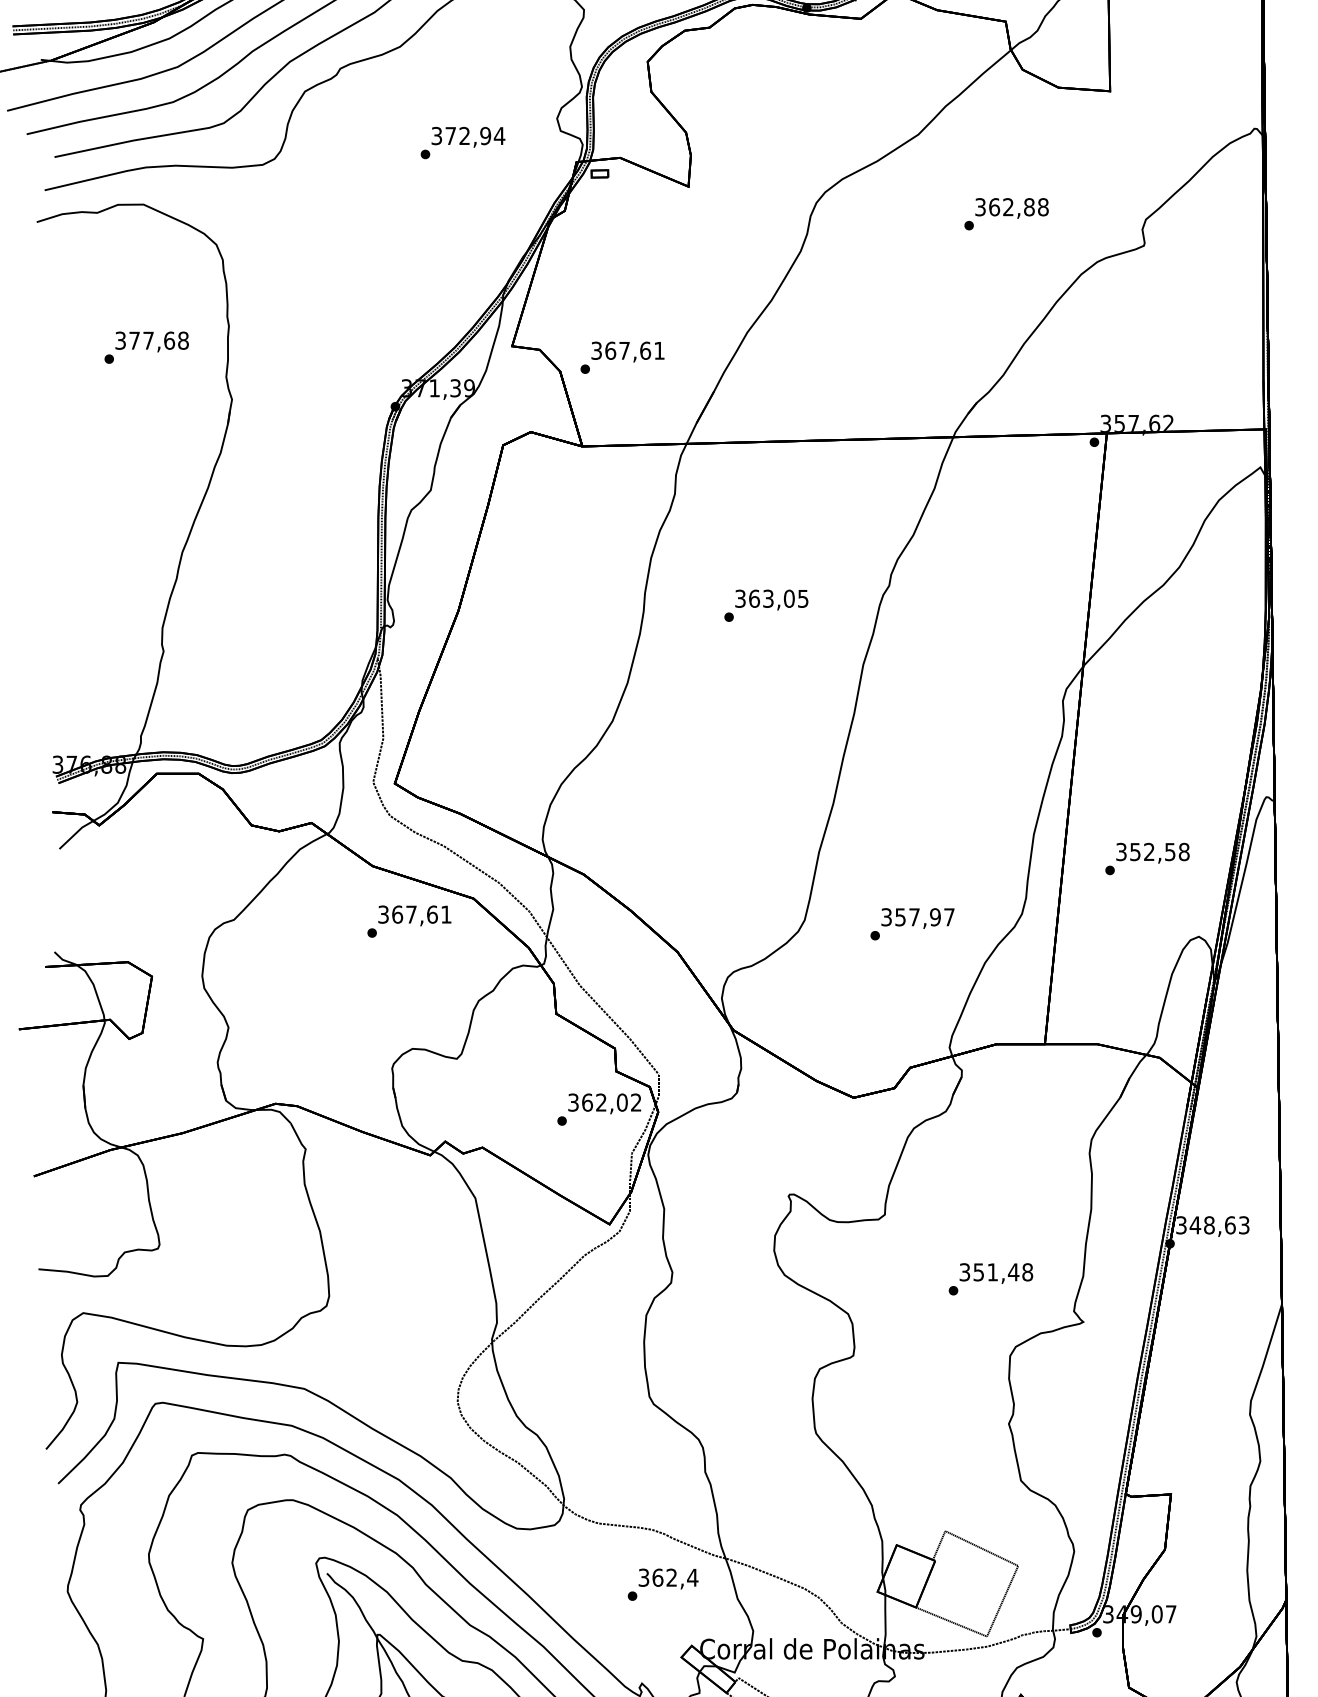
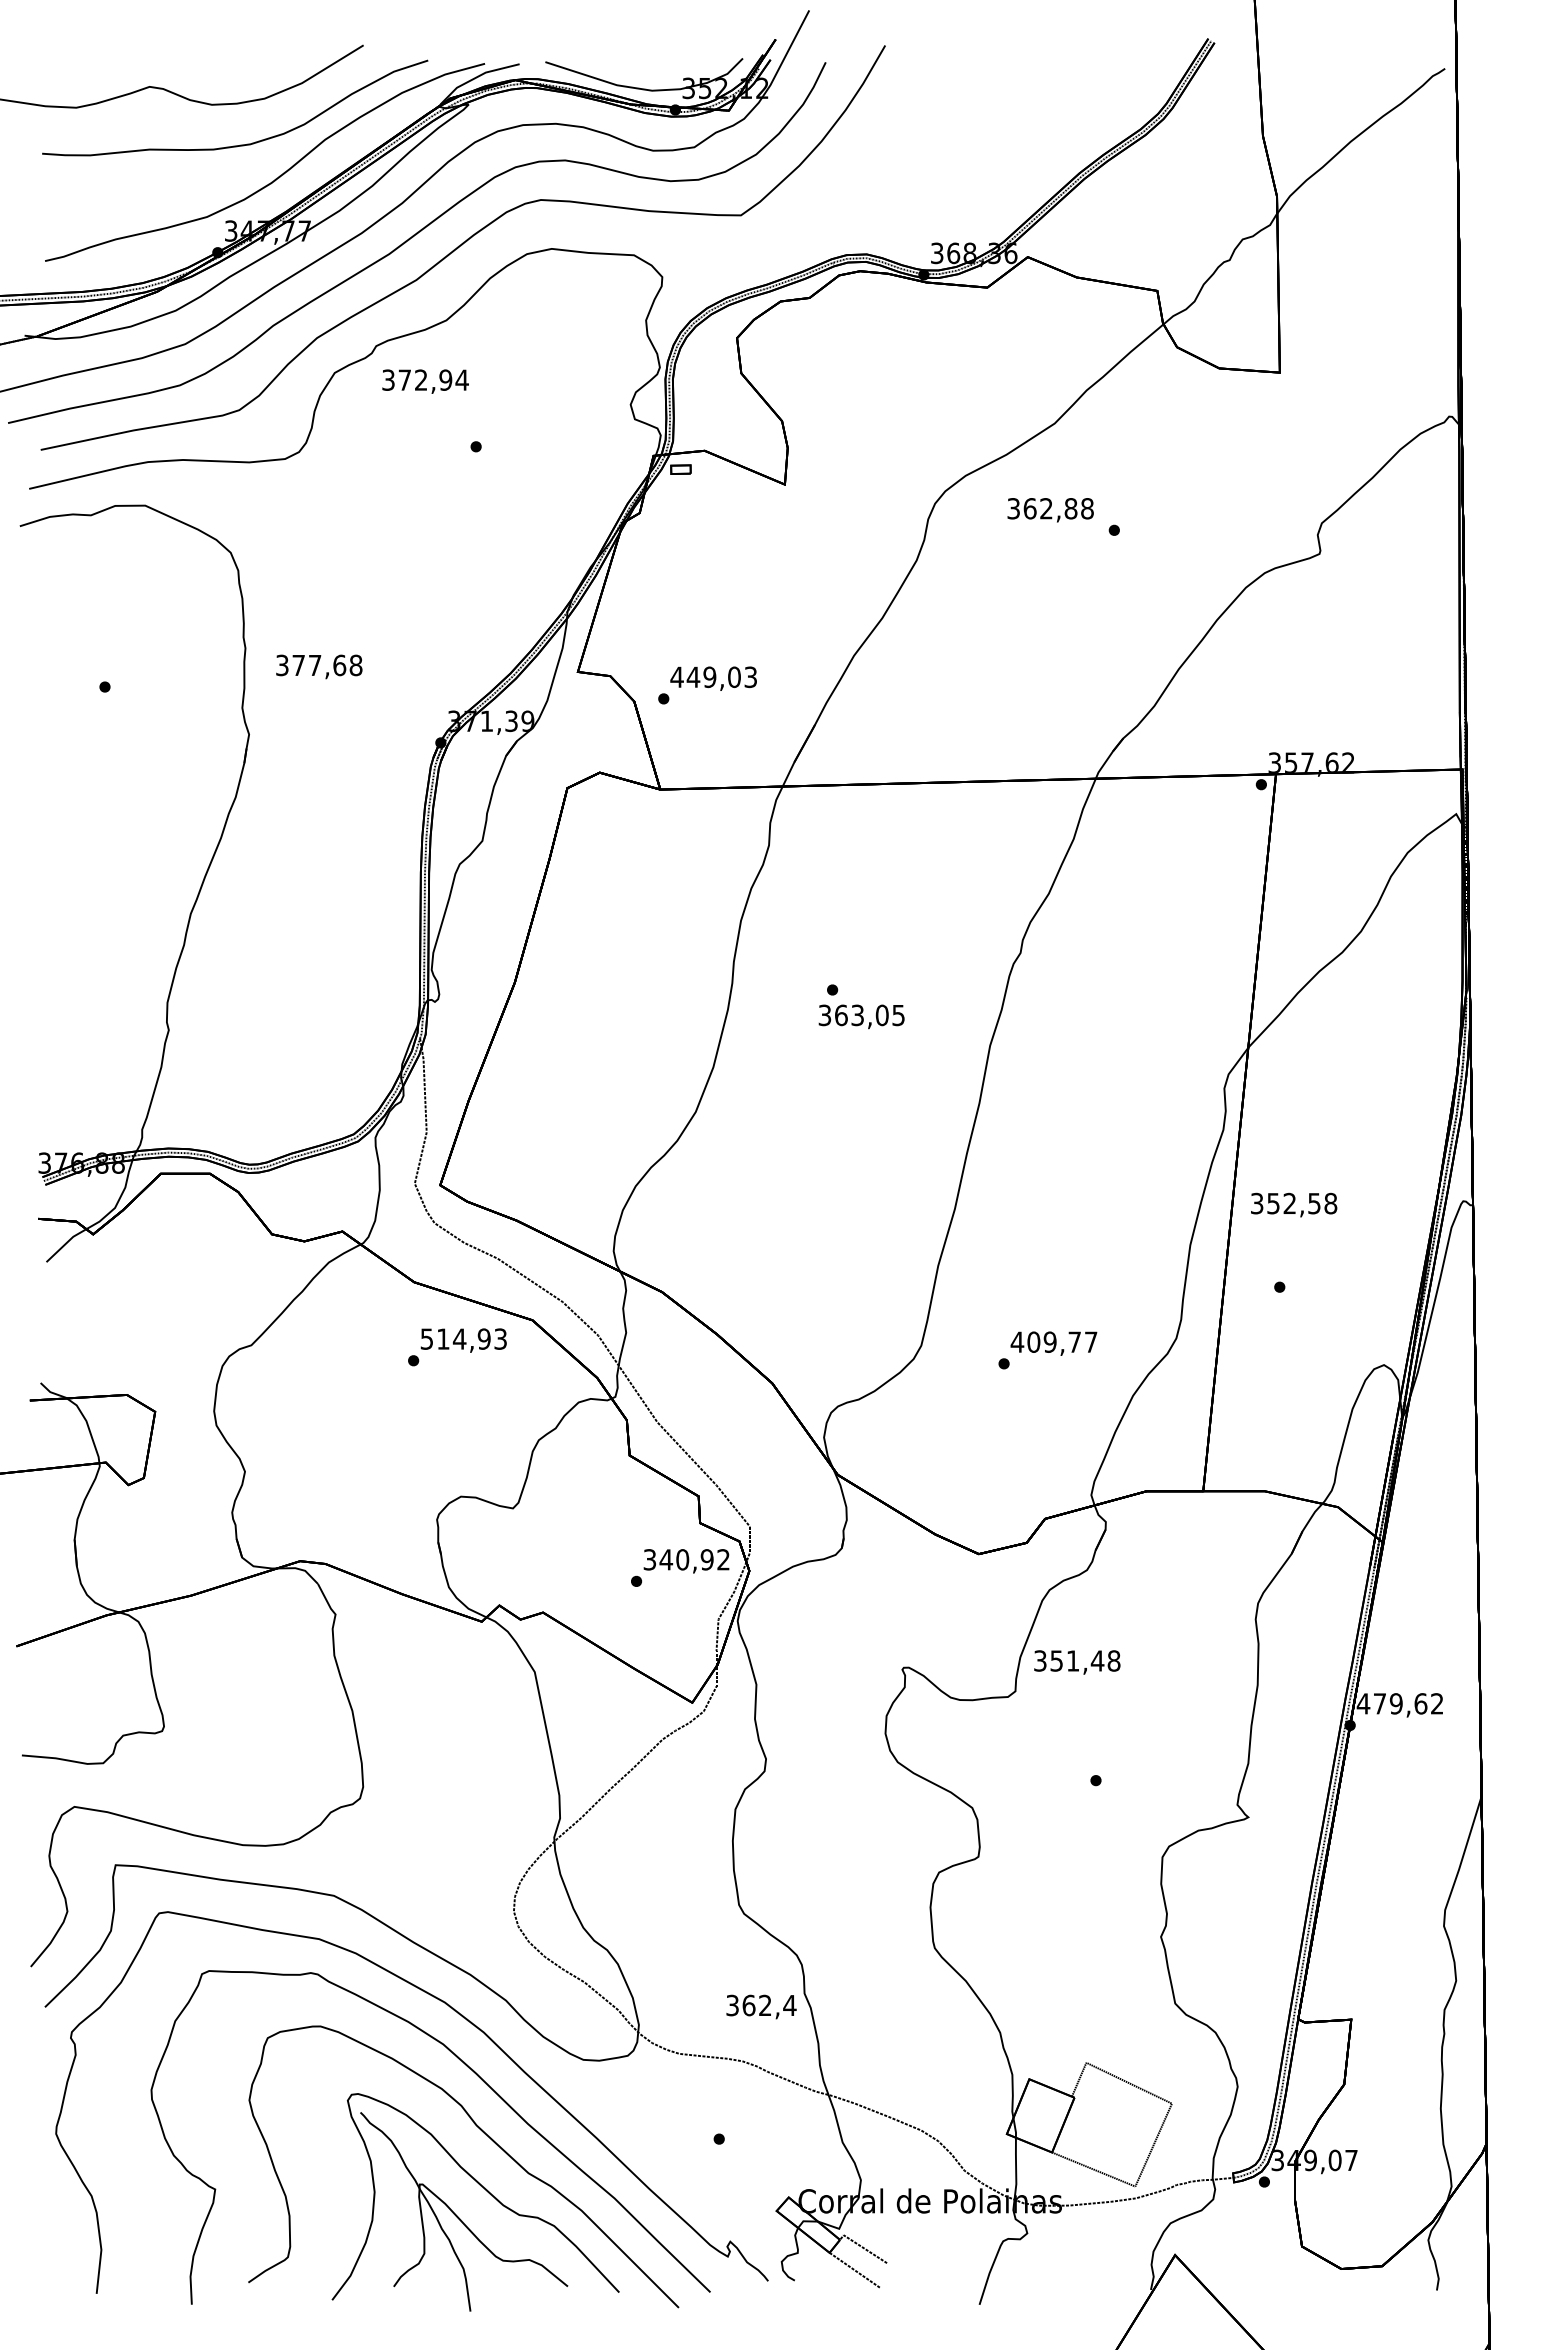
text: (468, 137) -> (425, 381), moved
text: (1011, 208) -> (1050, 510), moved
text: (152, 341) -> (319, 666), moved
text: (627, 350) -> (713, 677), 367,61 -> 449,03
text: (771, 599) -> (861, 1016), moved
text: (1153, 852) -> (1294, 1204), moved
text: (414, 914) -> (463, 1338), 367,61 -> 514,93
text: (910, 916) -> (1045, 1341), 357,97 -> 409,77
text: (604, 1102) -> (686, 1559), 362,02 -> 340,92
text: (1212, 1225) -> (1399, 1703), 348,63 -> 479,62
text: (996, 1273) -> (1077, 1662), moved
text: (668, 1578) -> (761, 2006), moved

